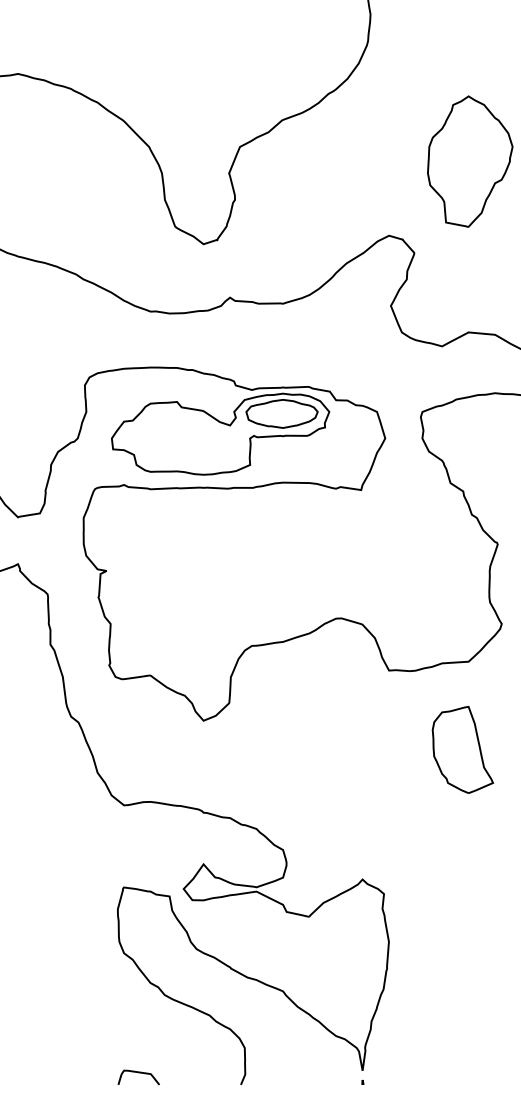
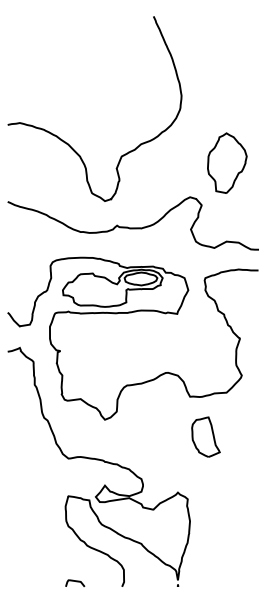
part: (461, 748) -> (205, 436), moved

